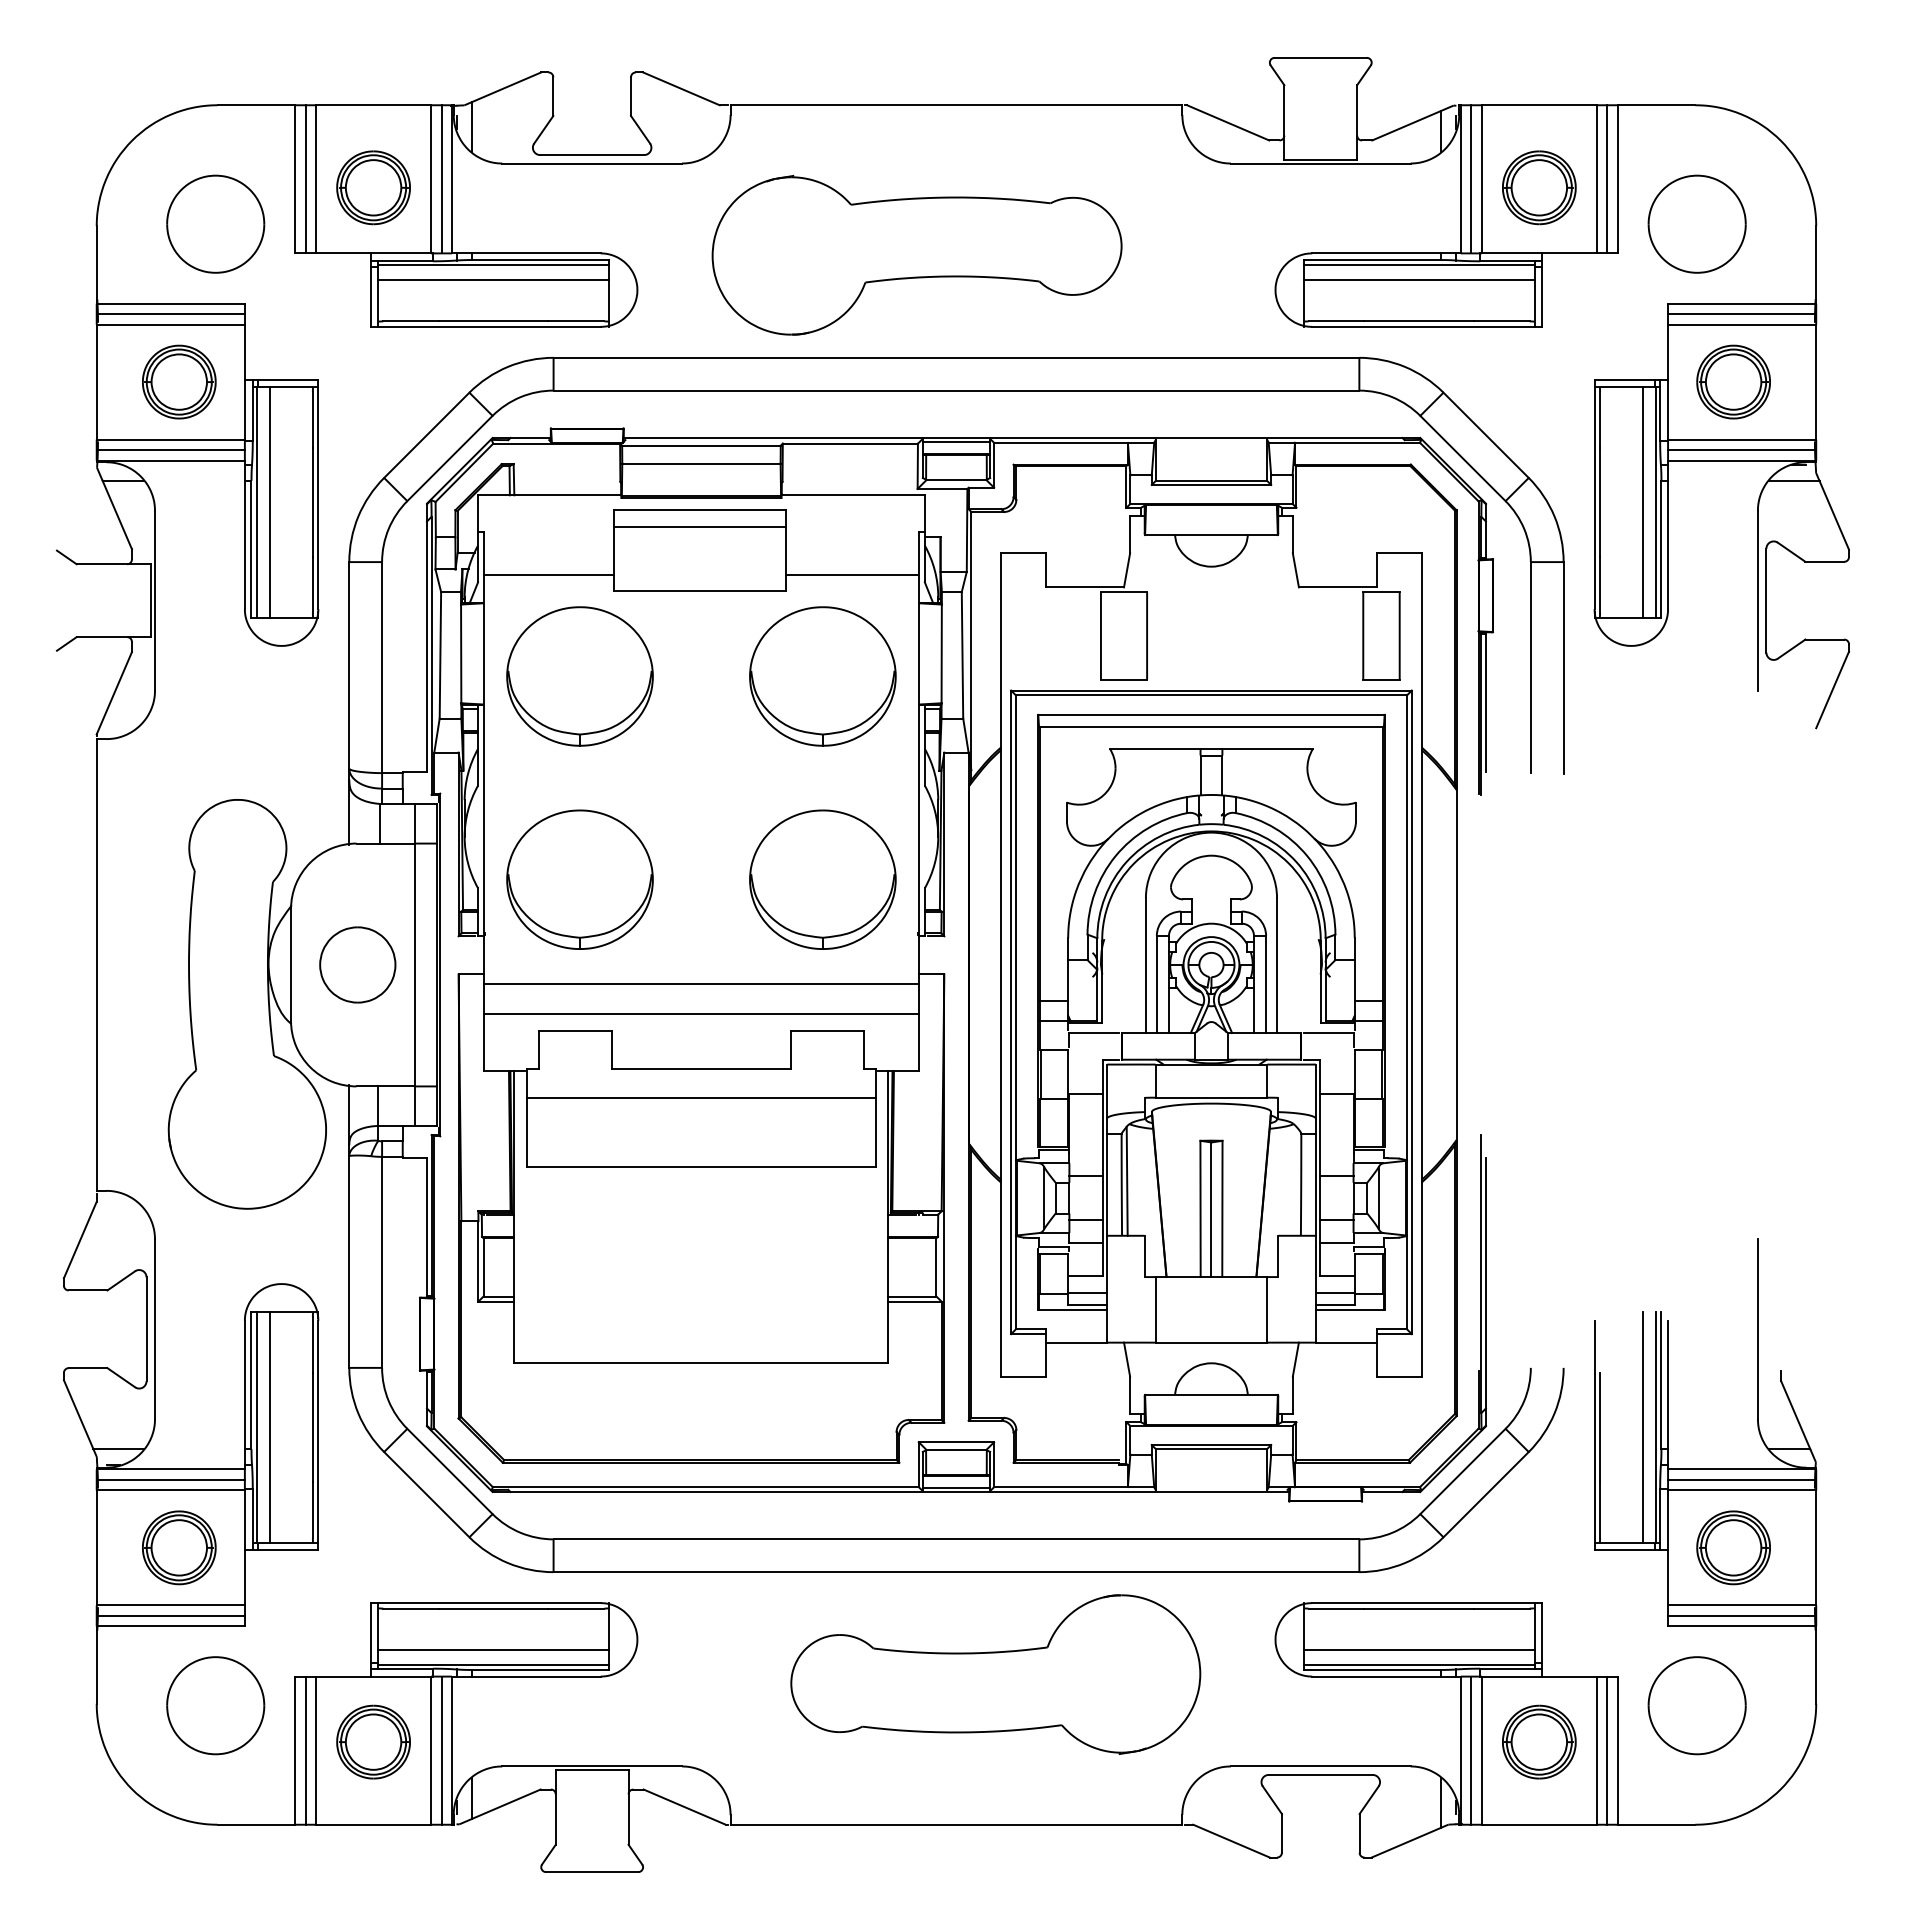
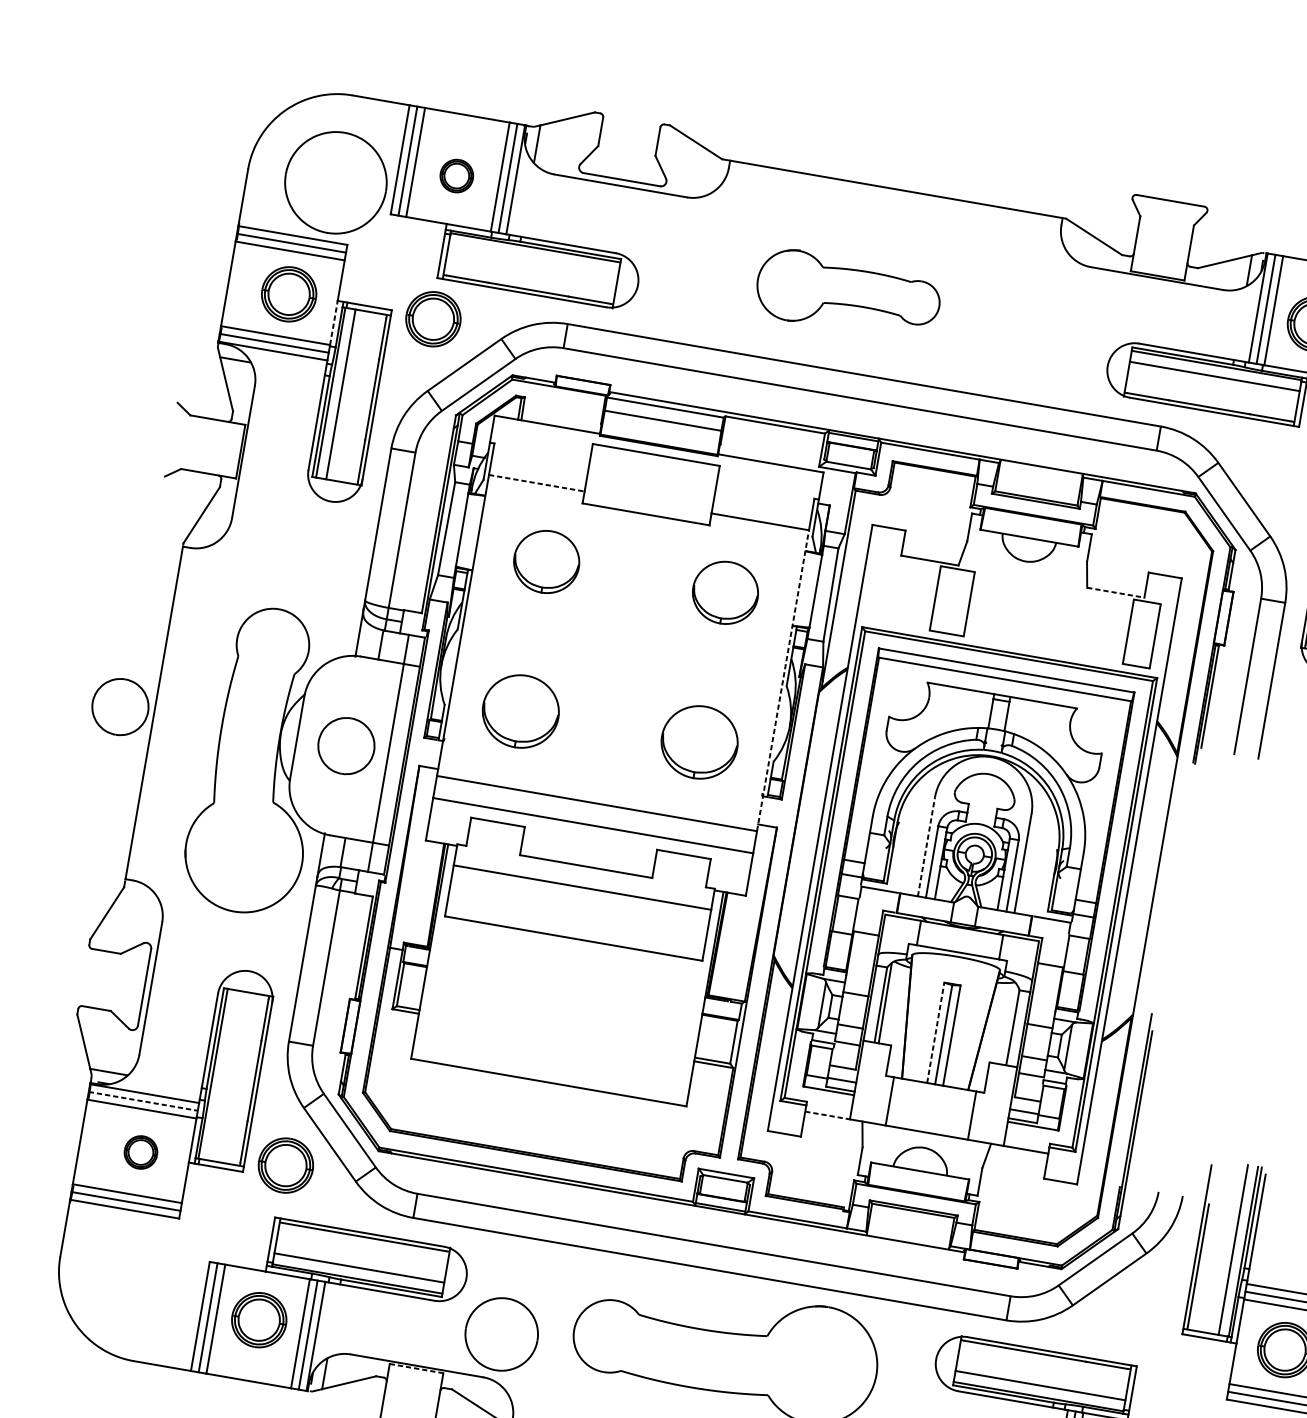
part: (373, 187) -> (456, 175), size x0.6
part: (215, 223) -> (335, 182), size x1.4
part: (916, 255) -> (847, 294), size x0.6
line: (493, 279) -> (533, 258), removed
part: (375, 381) -> (433, 318), added
line: (244, 409) -> (333, 322), solid -> dashed
line: (700, 526) -> (654, 466), removed
line: (549, 574) -> (537, 483), solid -> dashed
line: (1337, 587) -> (1115, 592), solid -> dashed
part: (579, 676) -> (546, 561), size x0.6
part: (822, 676) -> (725, 592), size x0.6
line: (918, 778) -> (782, 680), solid -> dashed
part: (579, 879) -> (520, 711), size x0.7
part: (822, 879) -> (699, 742), size x0.7
part: (50, 964) -> (120, 706), added
line: (1145, 965) -> (926, 846), solid -> dashed
line: (1200, 1208) -> (935, 1032), solid -> dashed
line: (1077, 1342) -> (828, 1115), solid -> dashed
line: (270, 1427) -> (223, 1075), removed
line: (171, 1479) -> (143, 1101), solid -> dashed
part: (373, 1531) -> (285, 1165), added
part: (179, 1547) -> (141, 1152), size x0.6
part: (215, 1705) -> (501, 1334), moved
line: (592, 1770) -> (416, 1368), solid -> dashed

